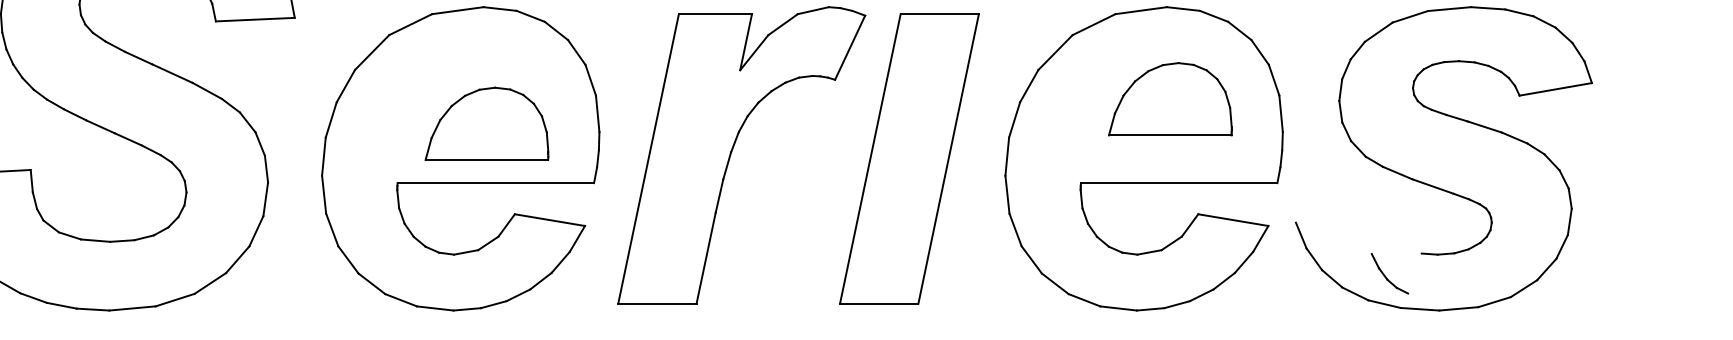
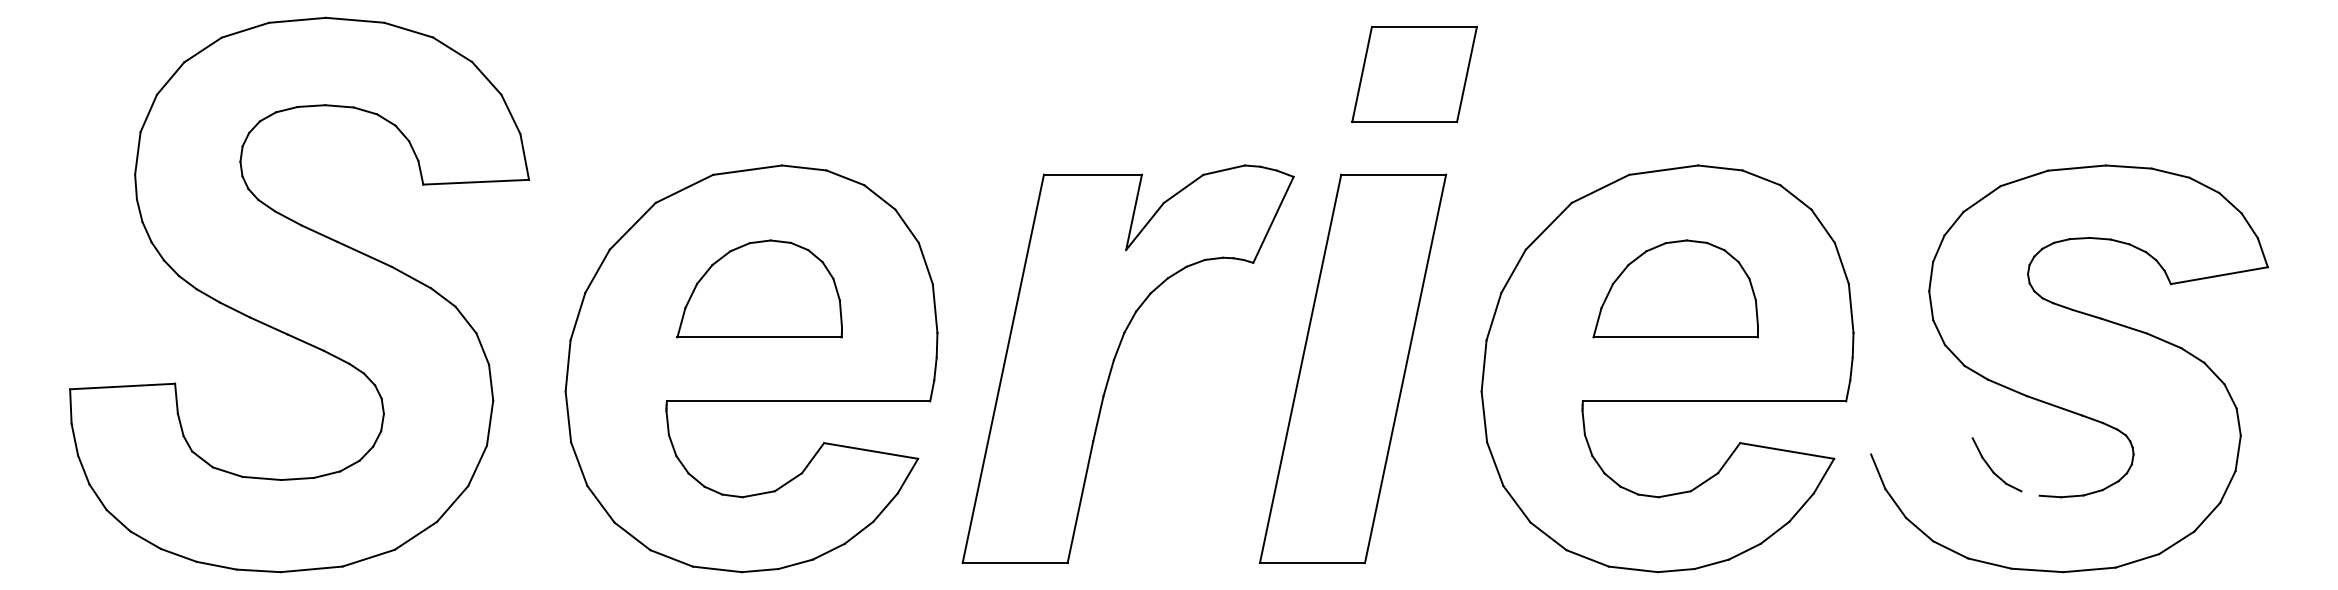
part: (1170, 98) -> (1675, 288), moved
part: (486, 123) -> (759, 288), moved
part: (1385, 274) -> (1990, 466), moved

